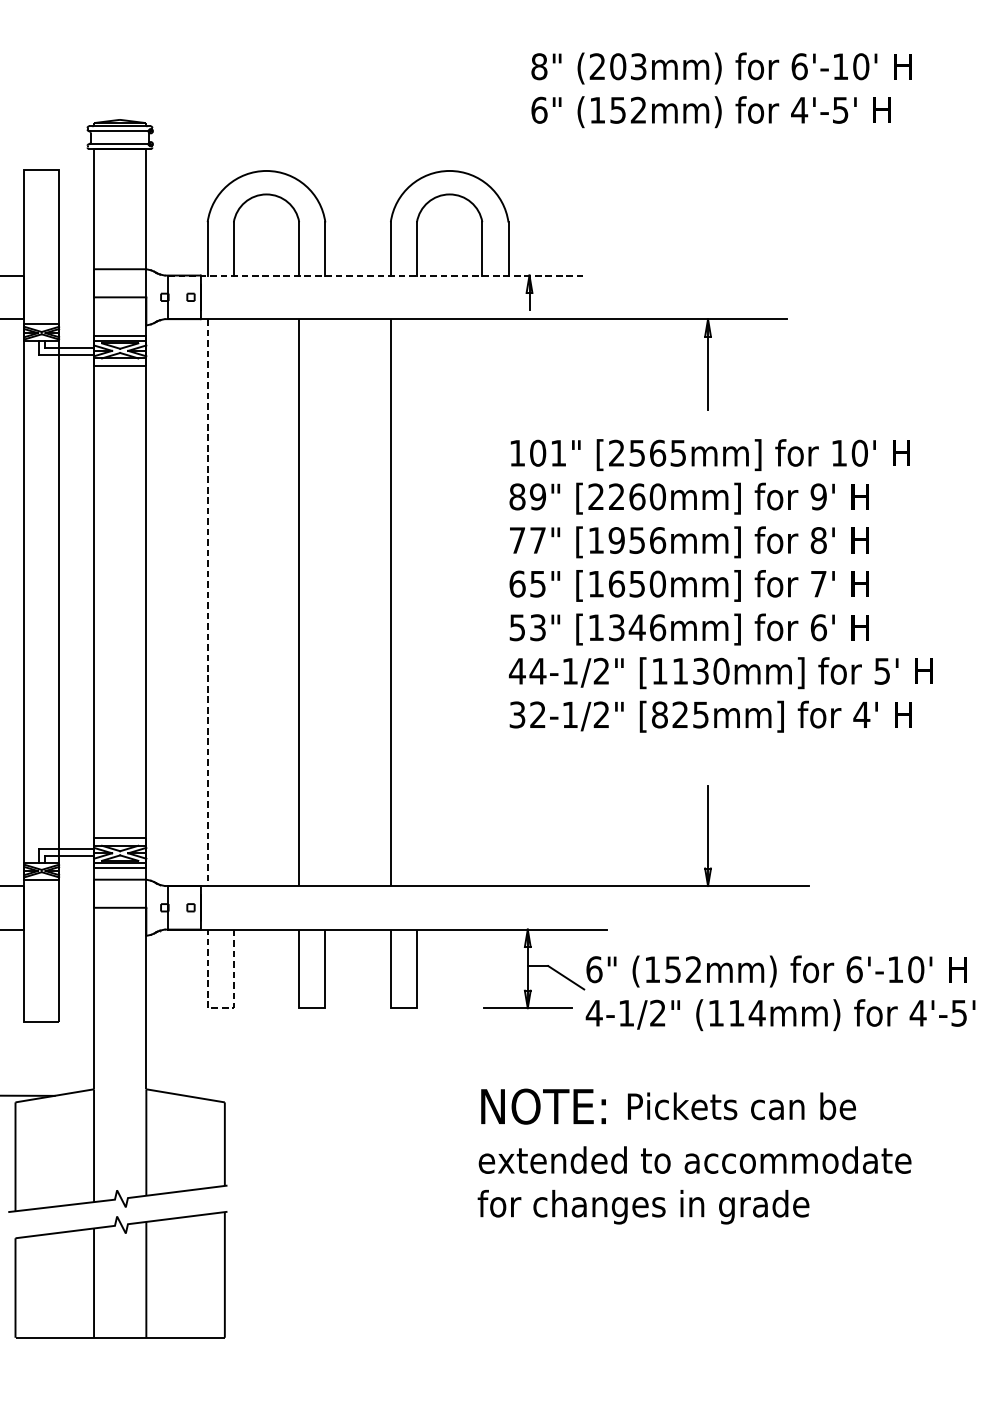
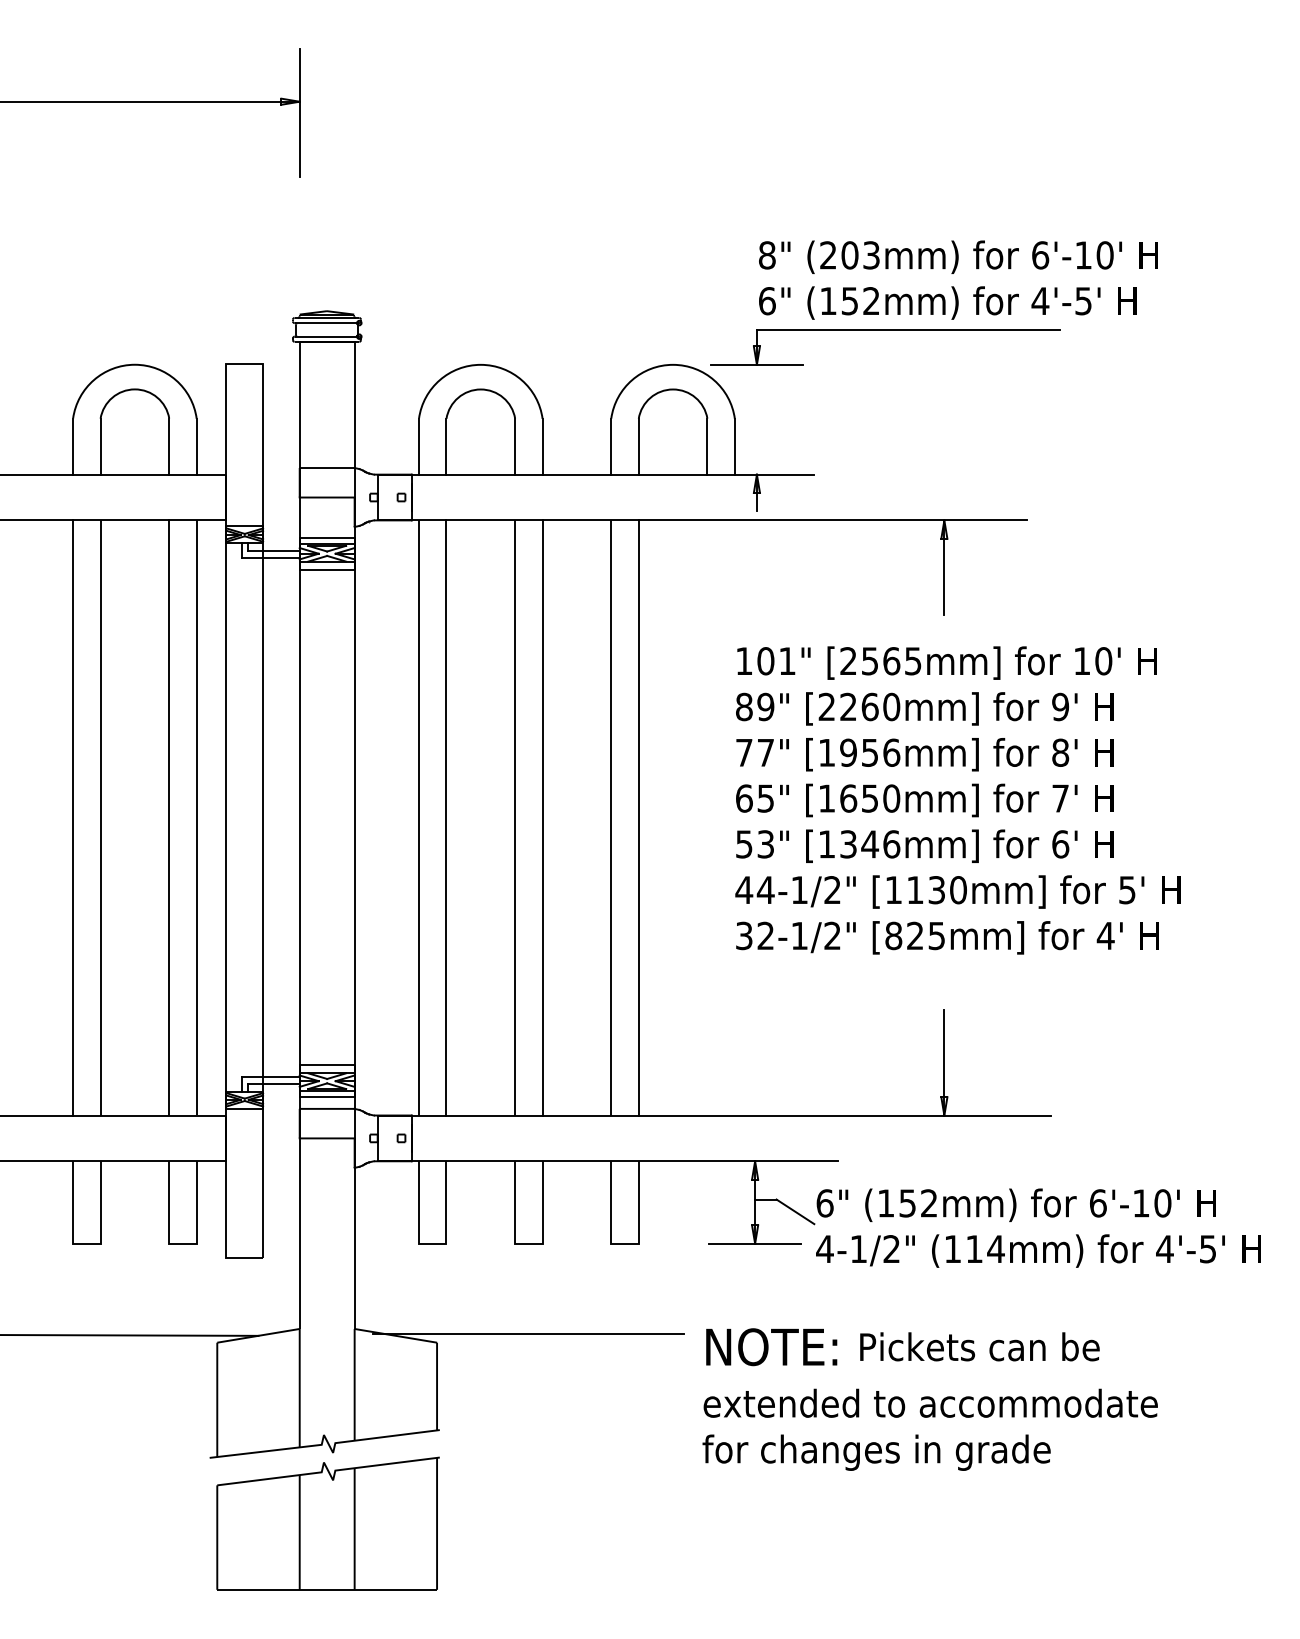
part: (651, 138) -> (885, 330), added
line: (375, 275) -> (595, 474), dashed -> solid
line: (233, 602) -> (446, 817), added
line: (325, 602) -> (542, 817), added
line: (416, 602) -> (638, 817), added
line: (208, 603) -> (419, 818), dashed -> solid
line: (220, 1007) -> (432, 1243), dashed -> solid
line: (311, 1093) -> (528, 1333), added

